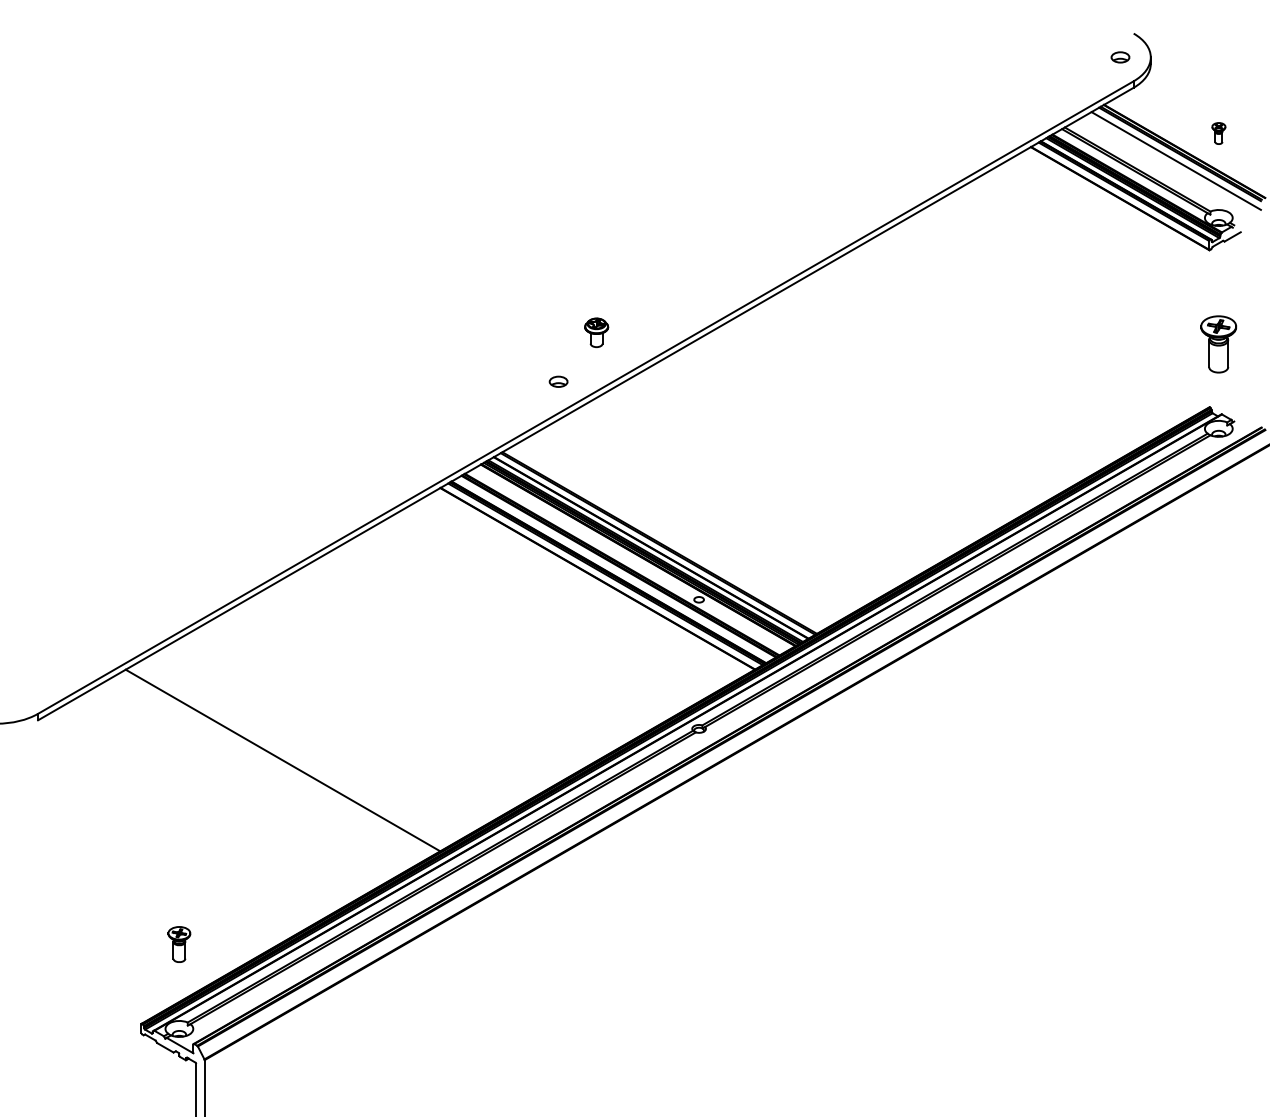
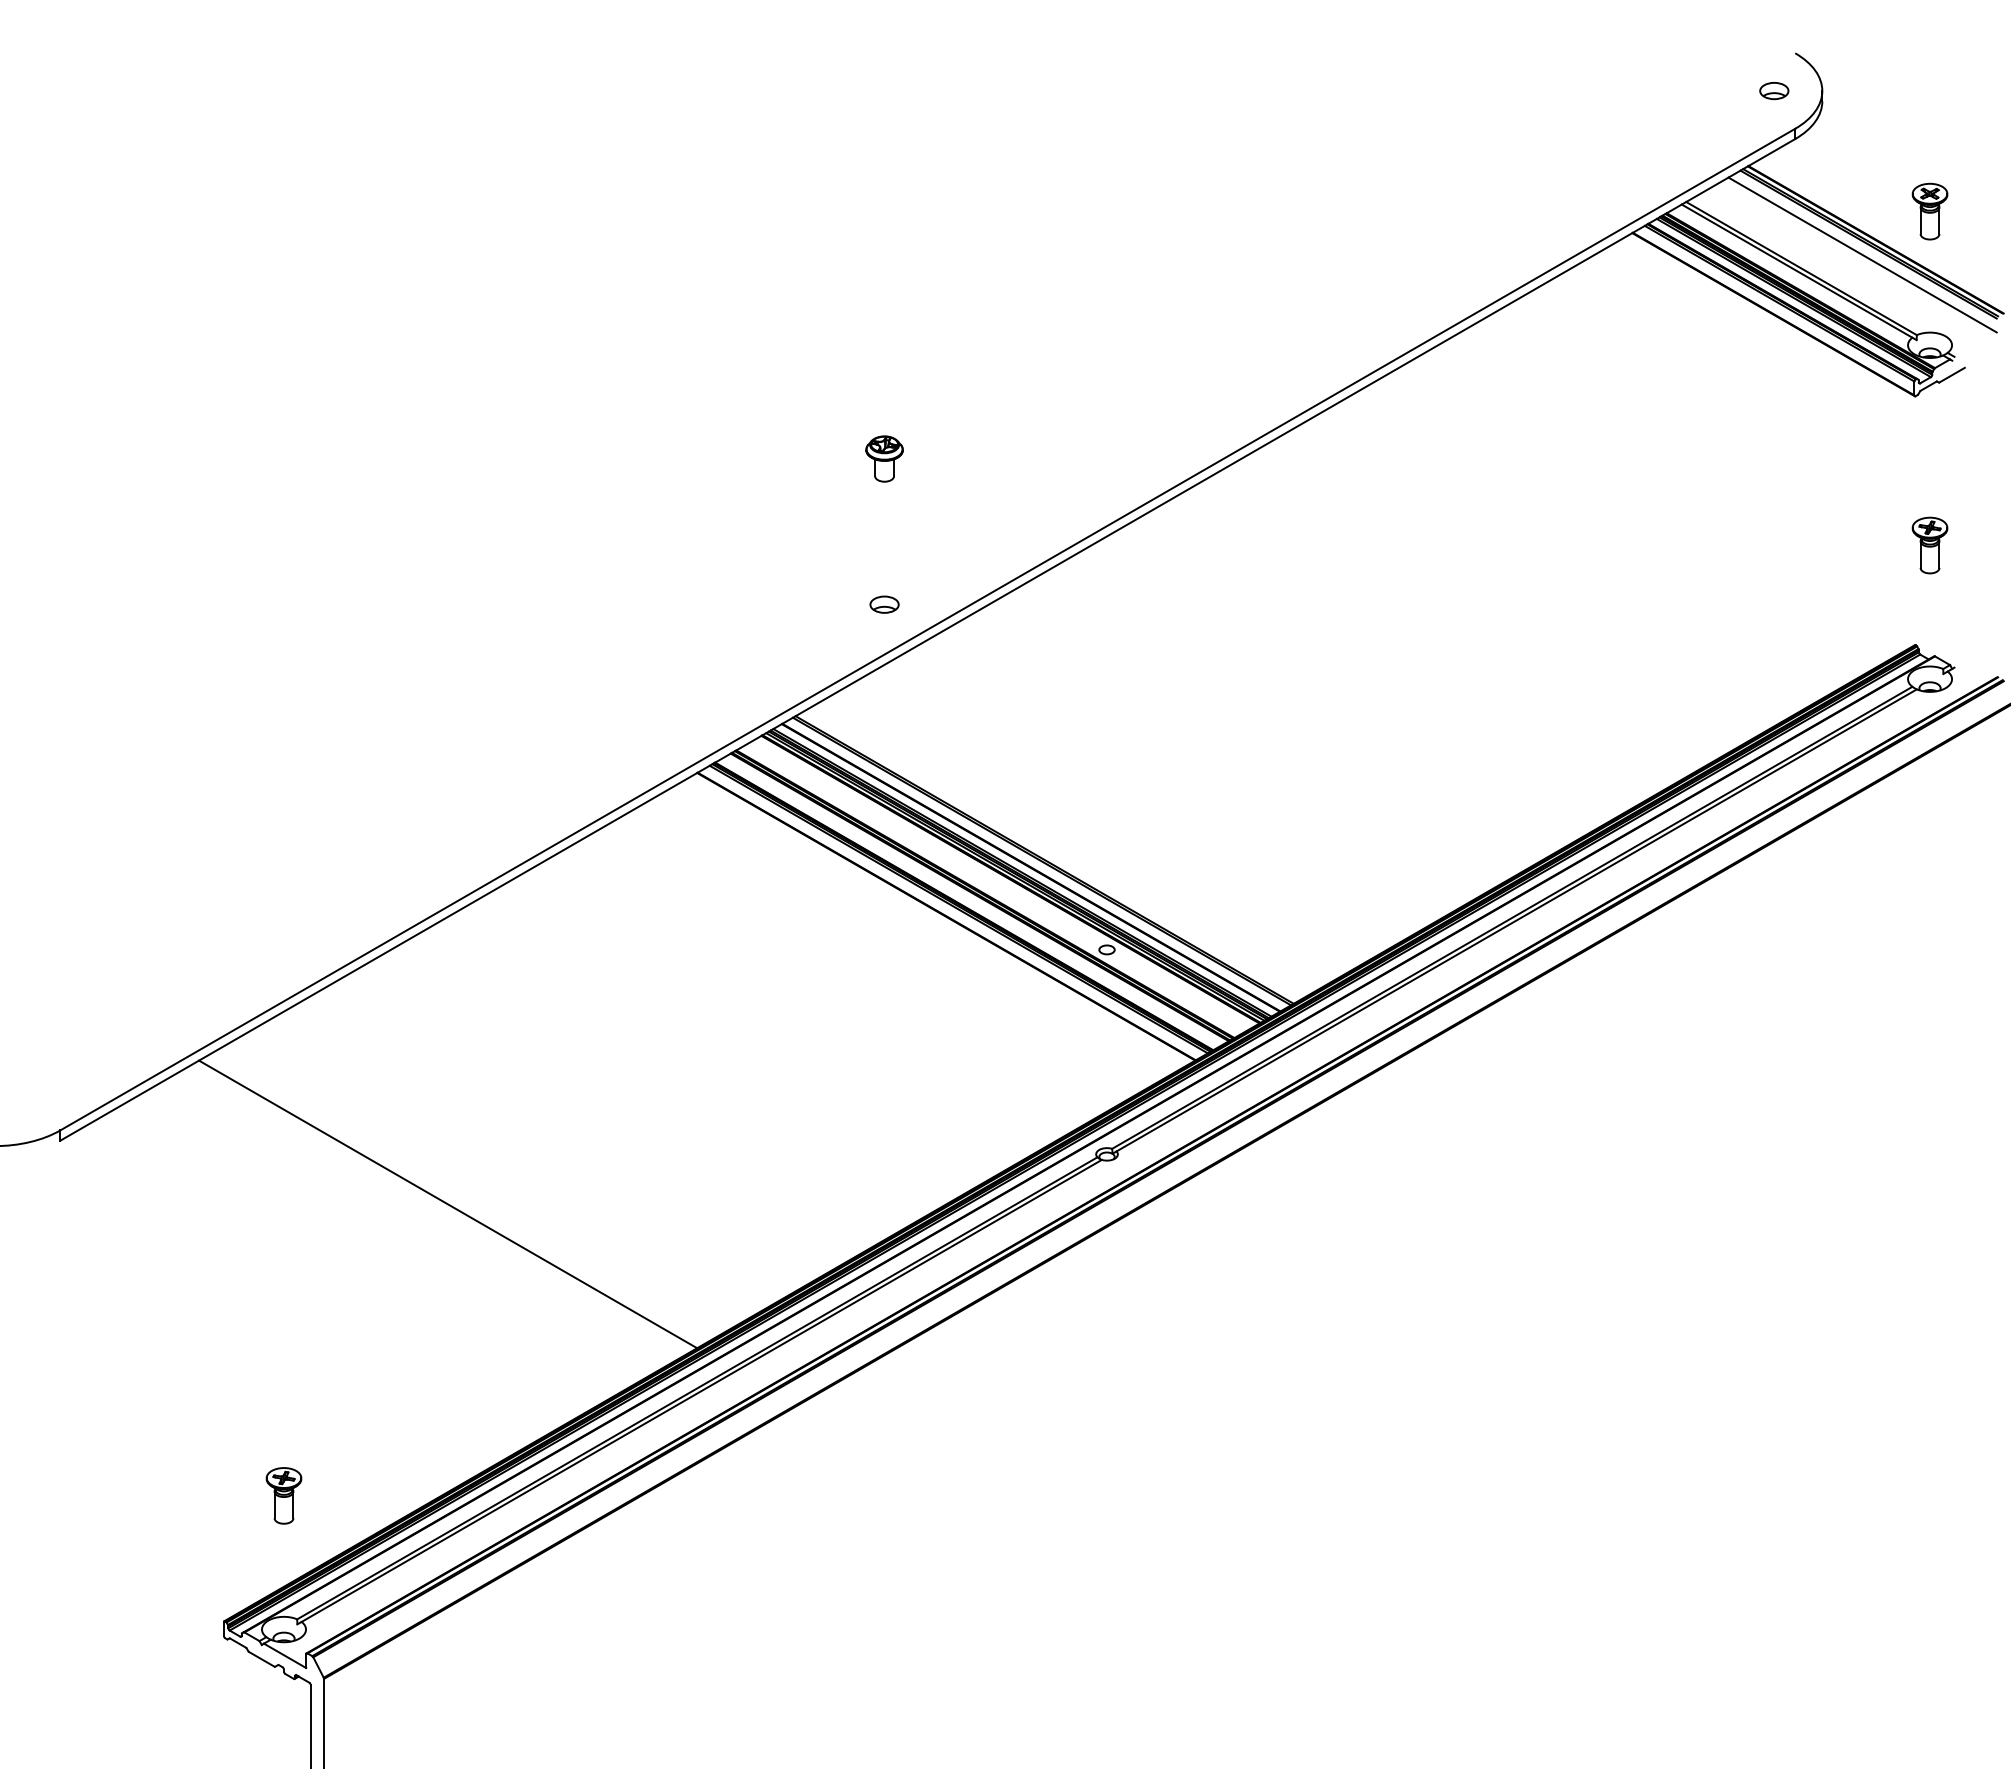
part: (1218, 133) -> (1929, 211), size x1.67
part: (596, 332) -> (884, 458), moved
part: (1218, 344) -> (1929, 545), size x0.62

